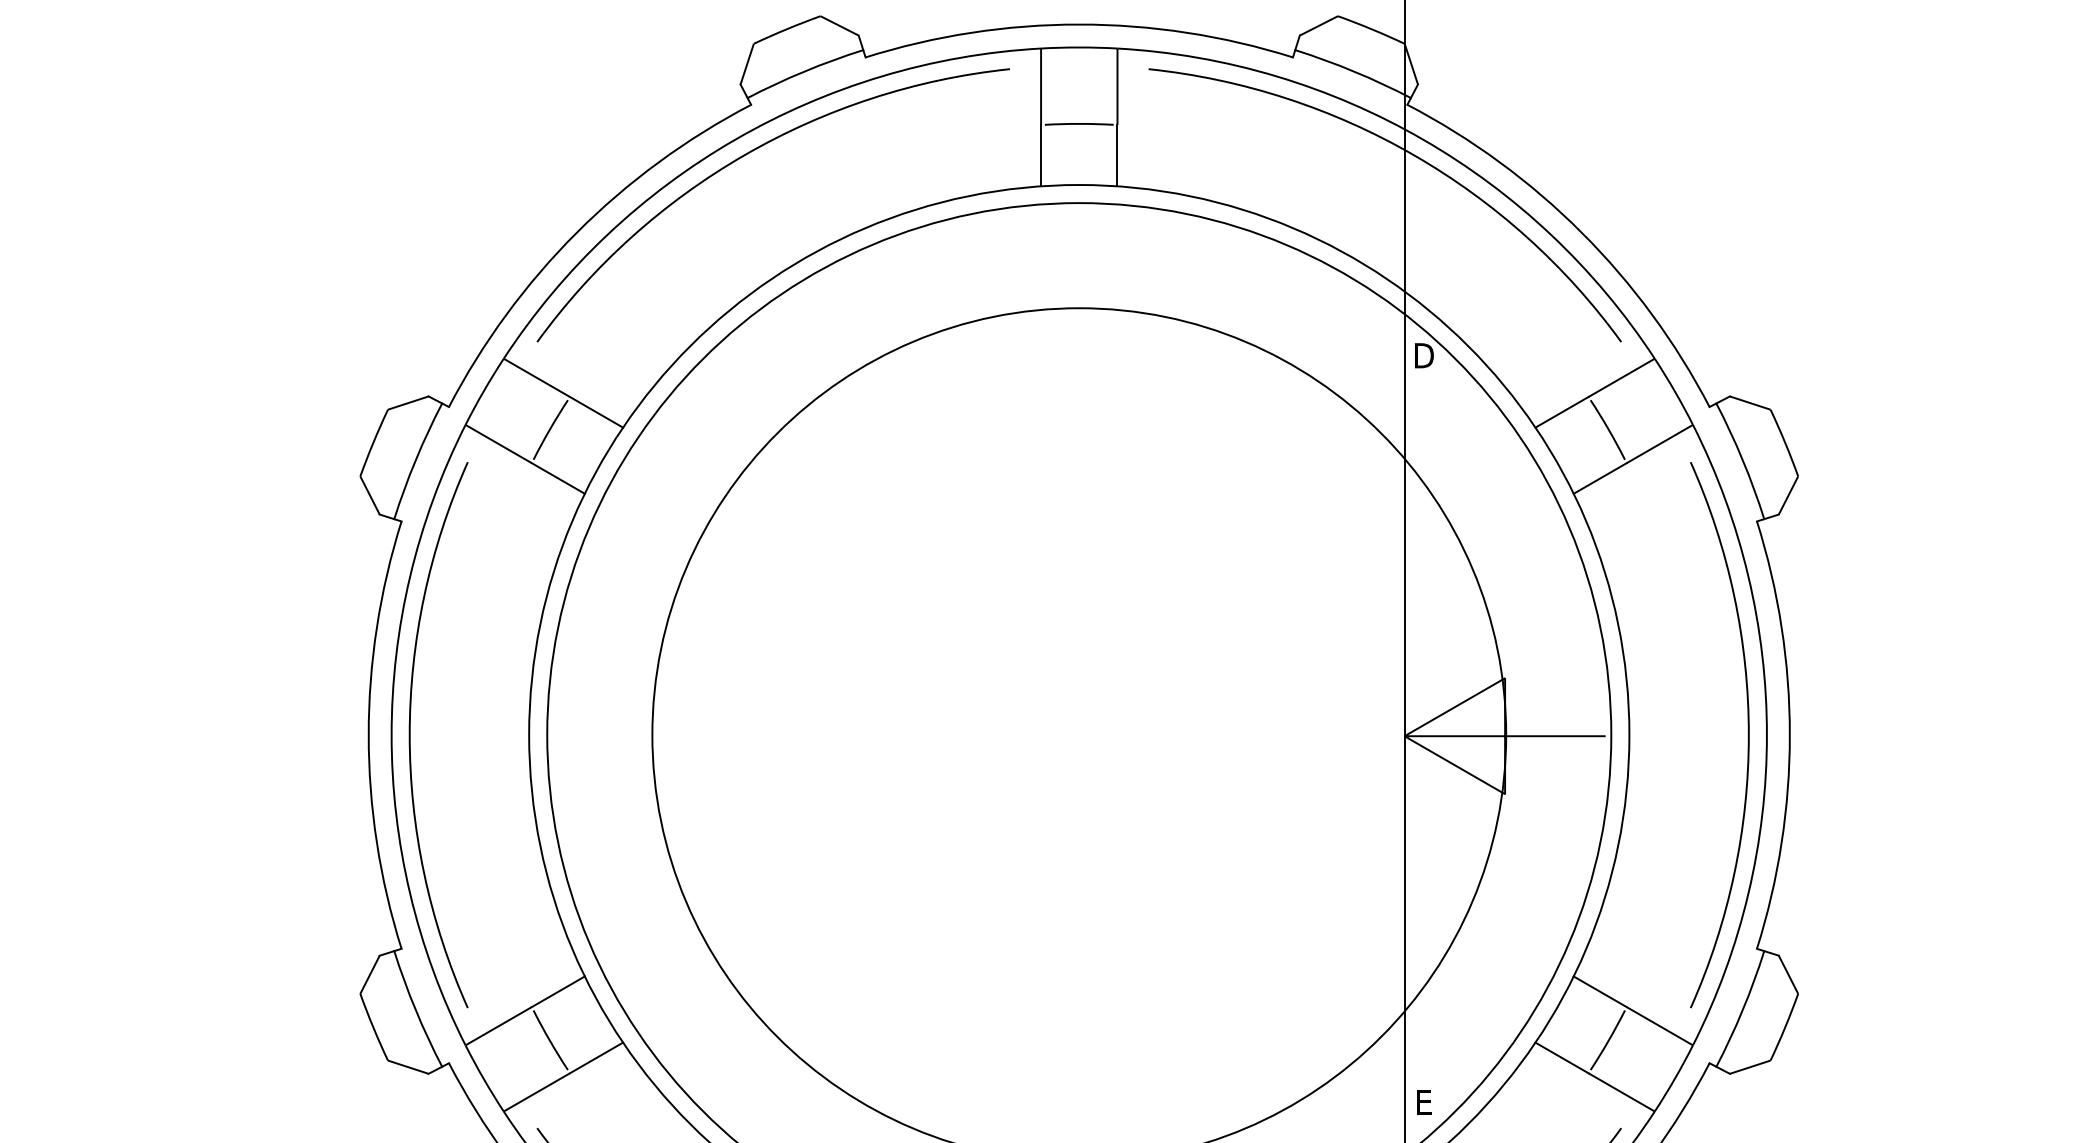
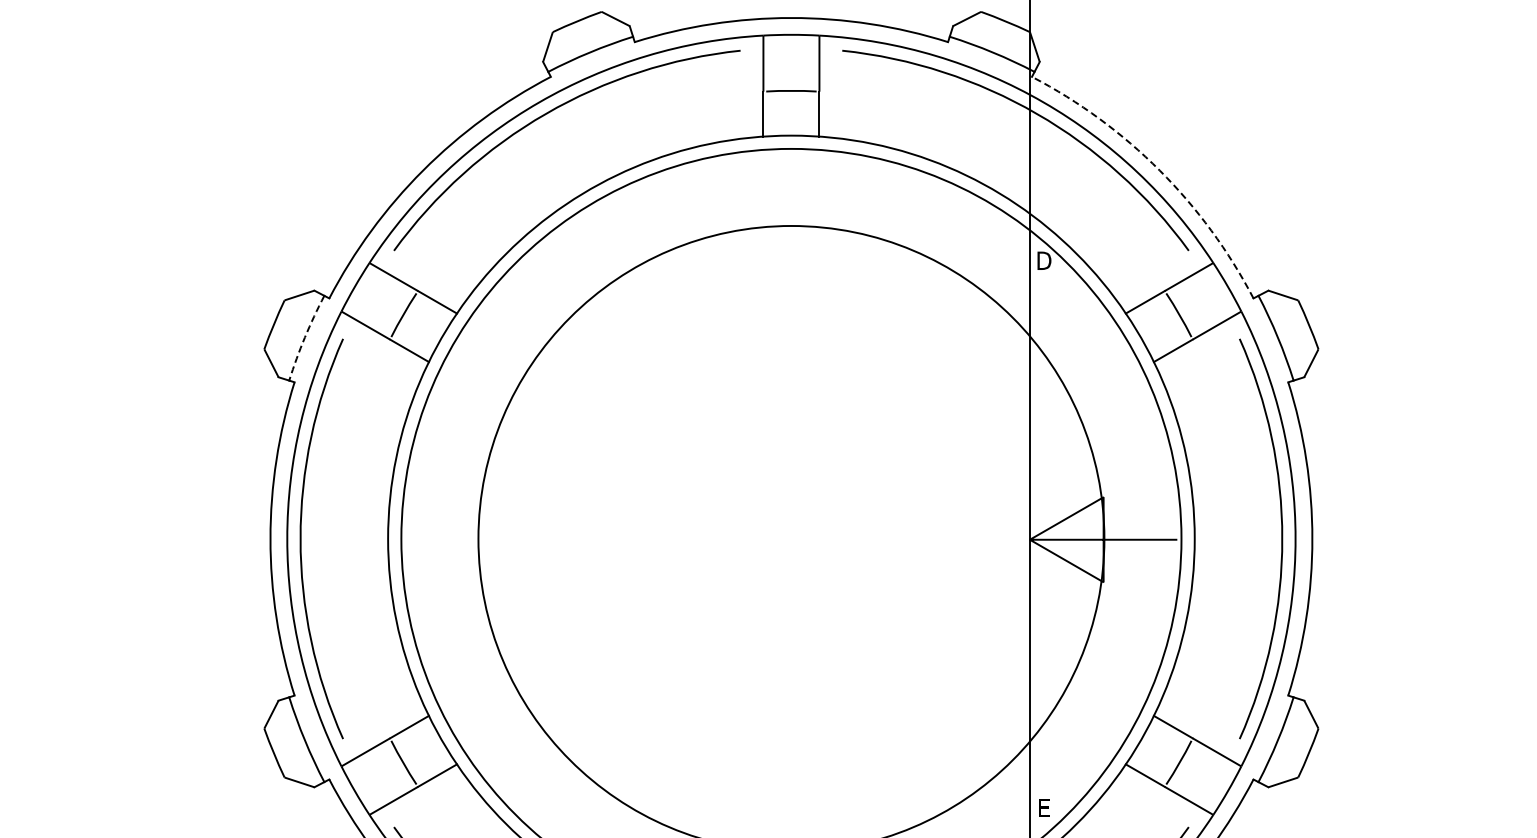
arc: (1581, 232) -> (1159, 170), solid -> dashed
arc: (415, 460) -> (304, 337), solid -> dashed

